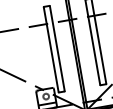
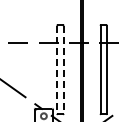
line: (57, 48) -> (63, 69), solid -> dashed
line: (51, 49) -> (57, 69), solid -> dashed

